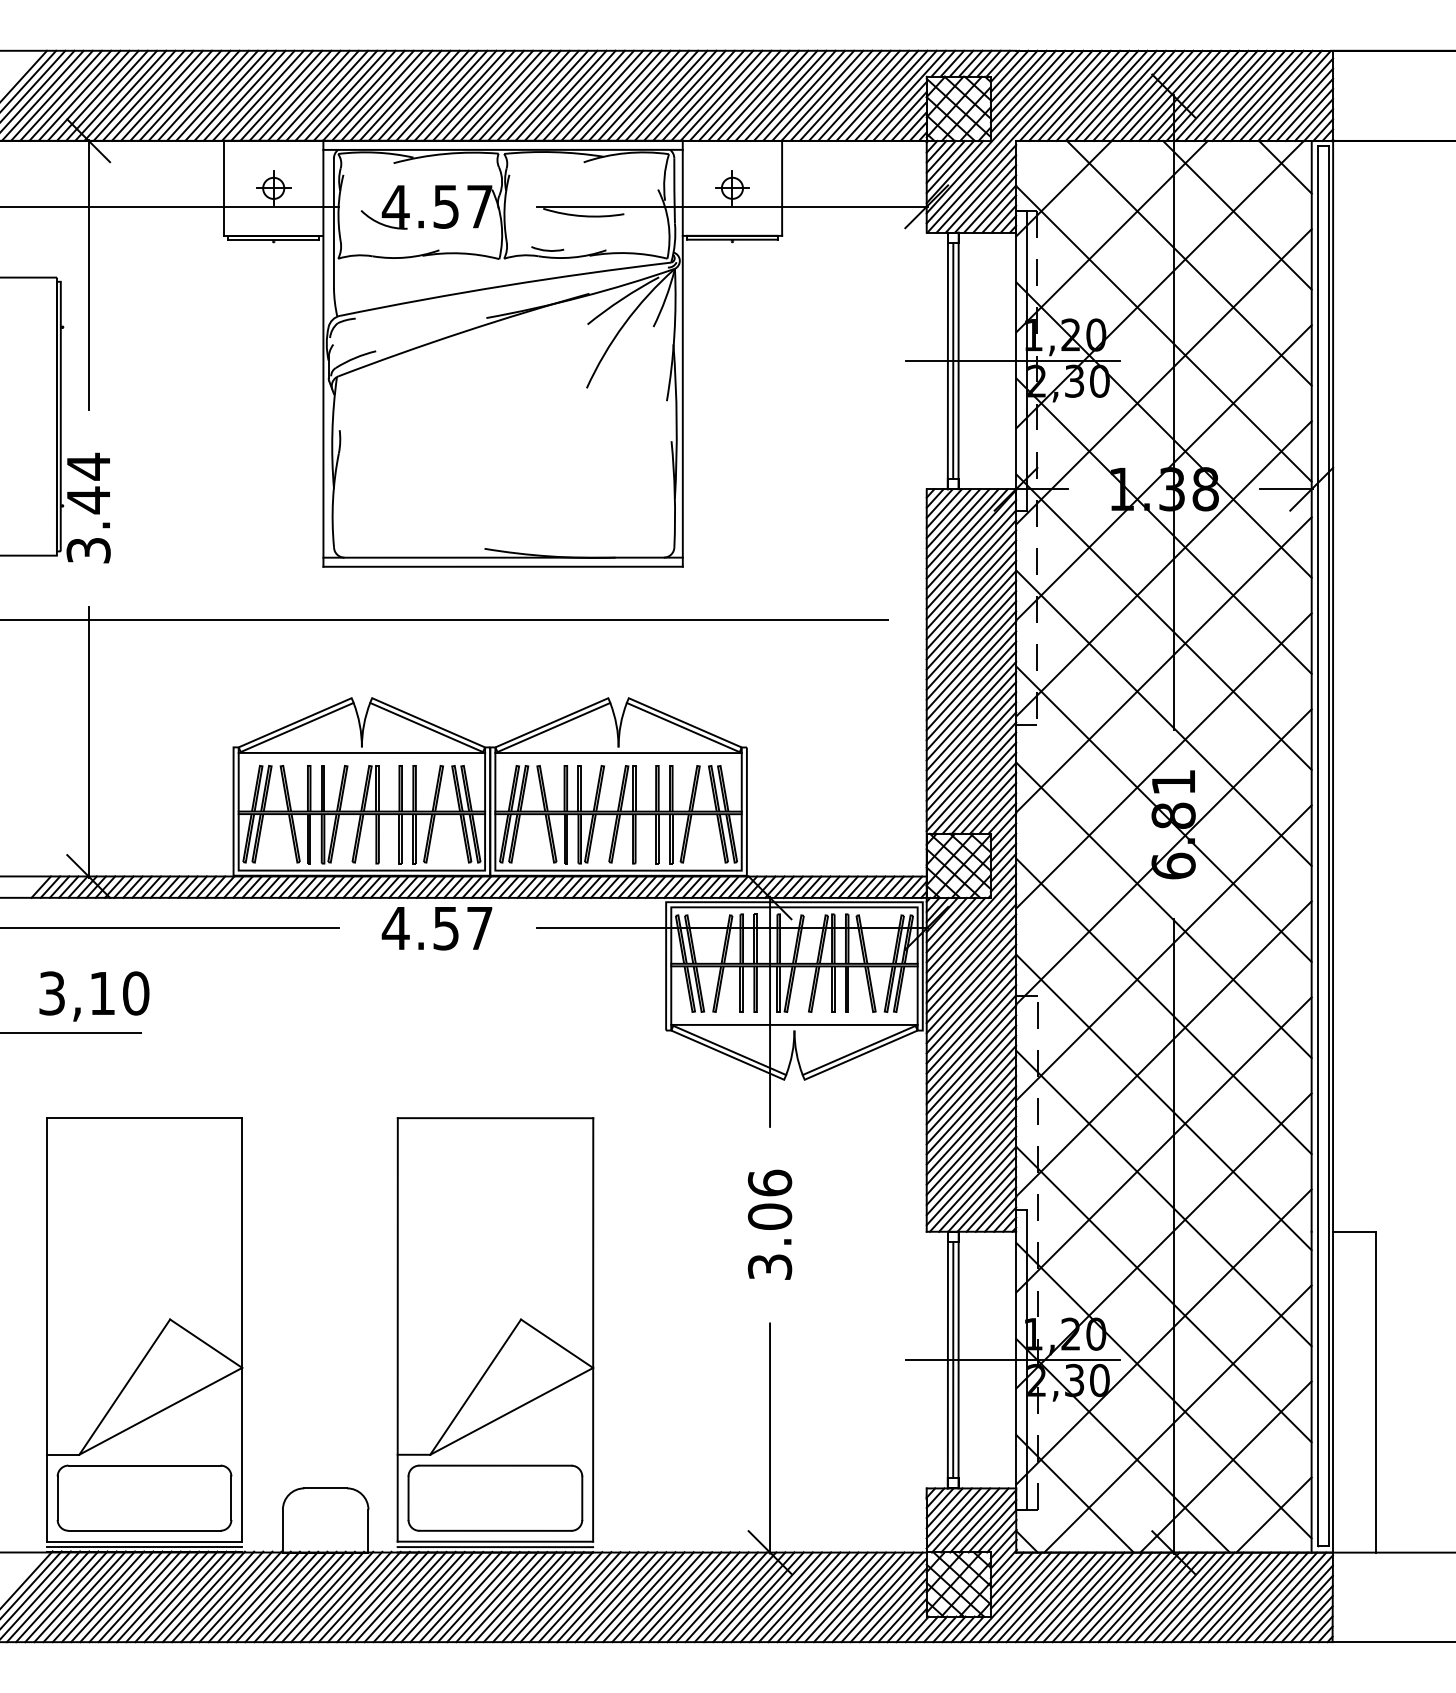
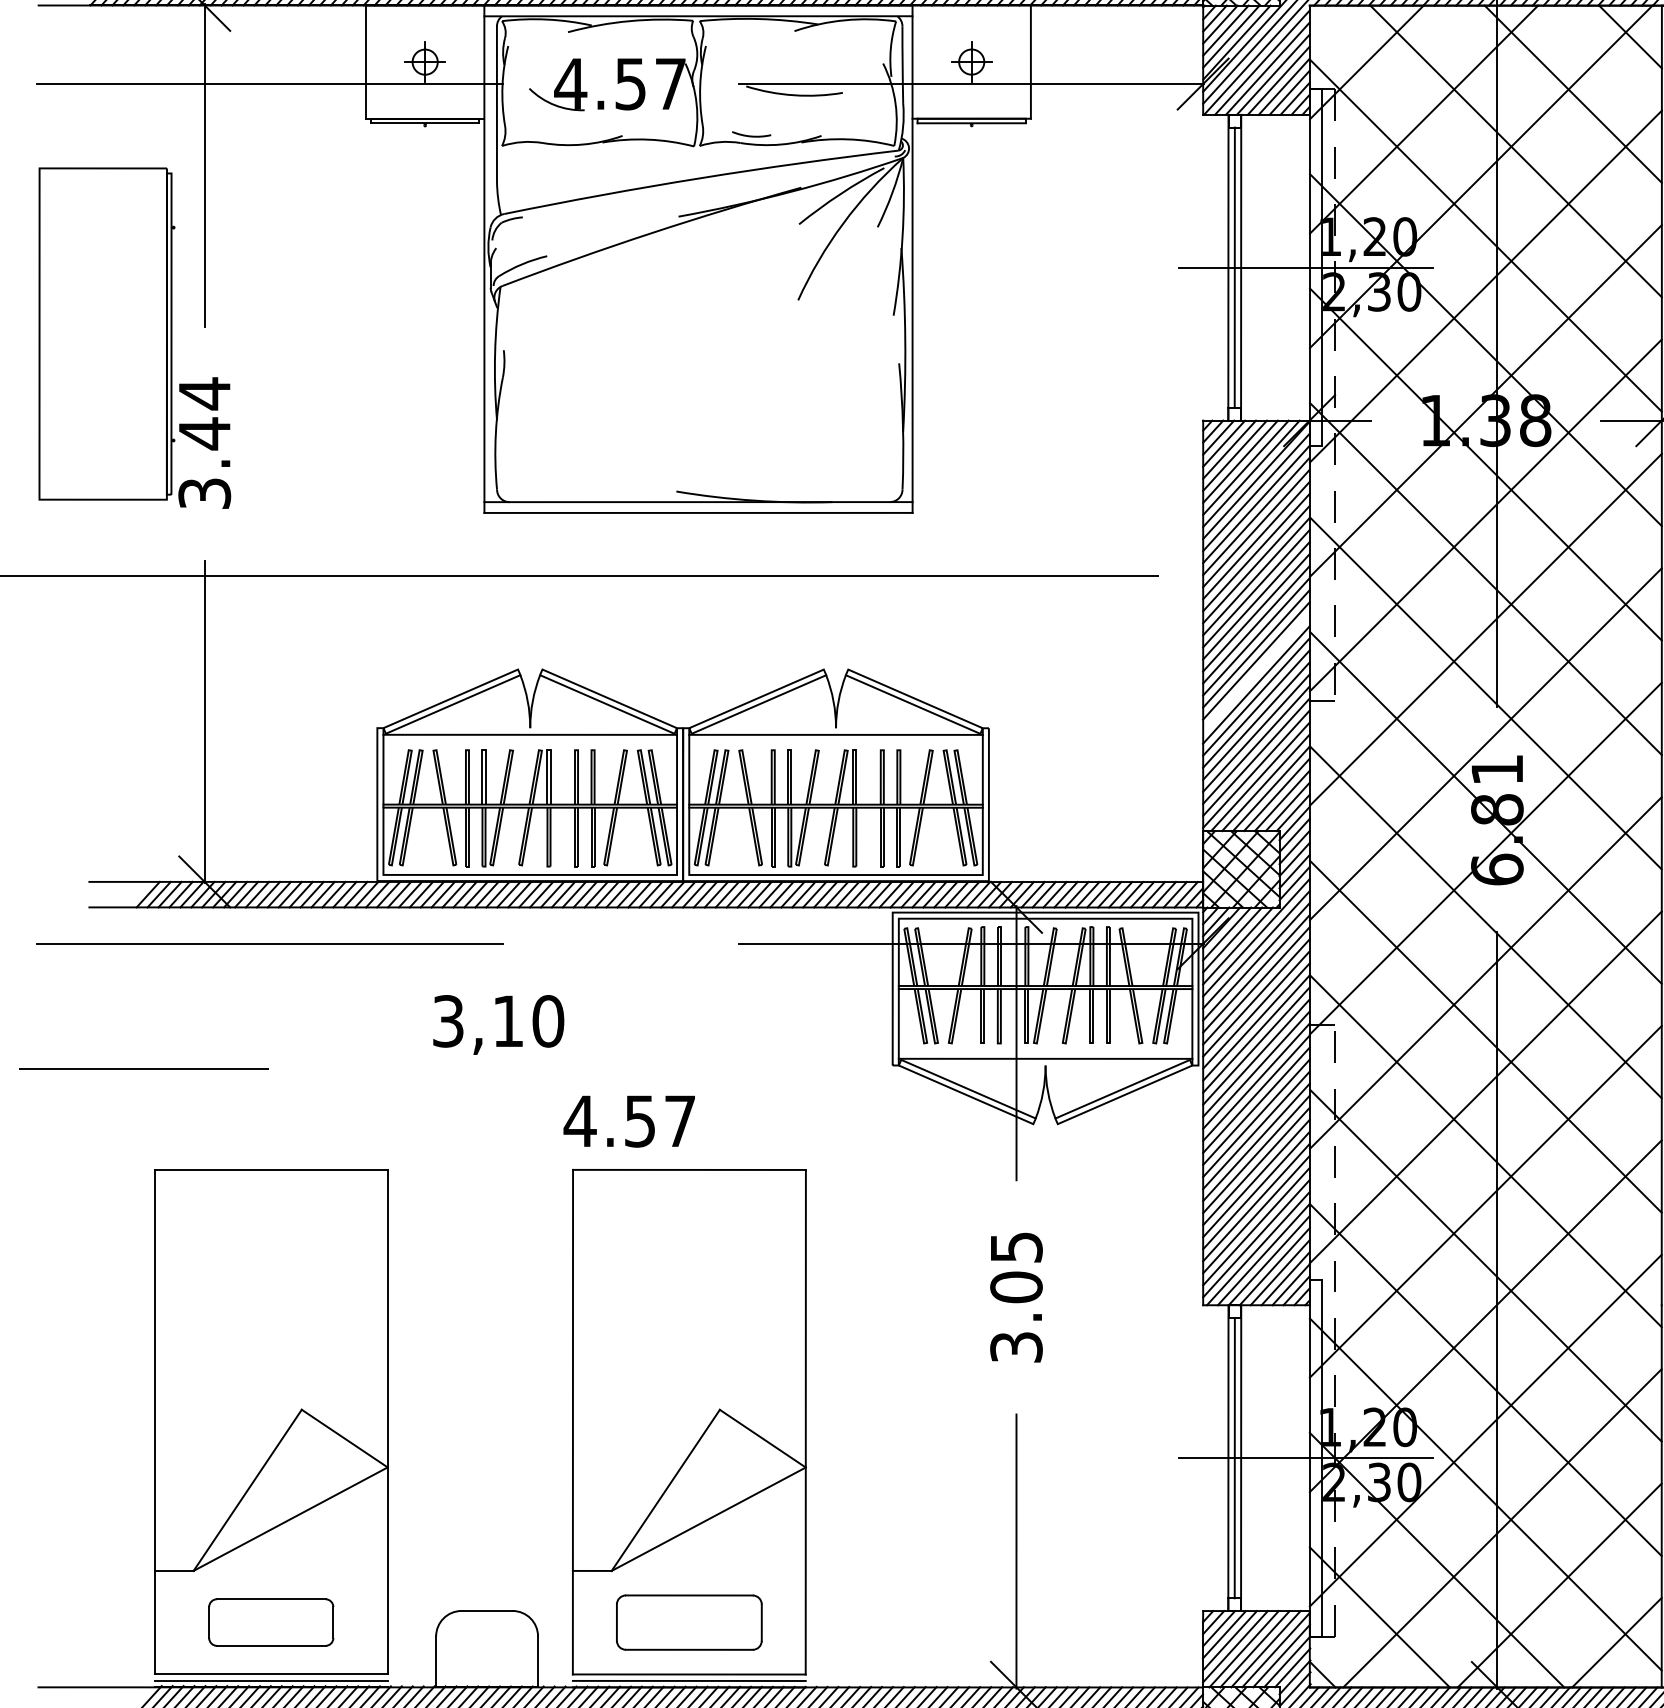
line: (971, 700) -> (1256, 672), removed
text: (436, 928) -> (628, 1121), moved
text: (94, 996) -> (498, 1024), moved
text: (769, 1182) -> (1015, 1246), 3.06 -> 3.05
part: (144, 1497) -> (271, 1621), size x0.6
part: (495, 1497) -> (689, 1621), size x0.7

